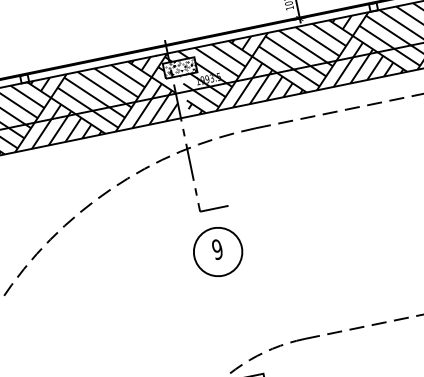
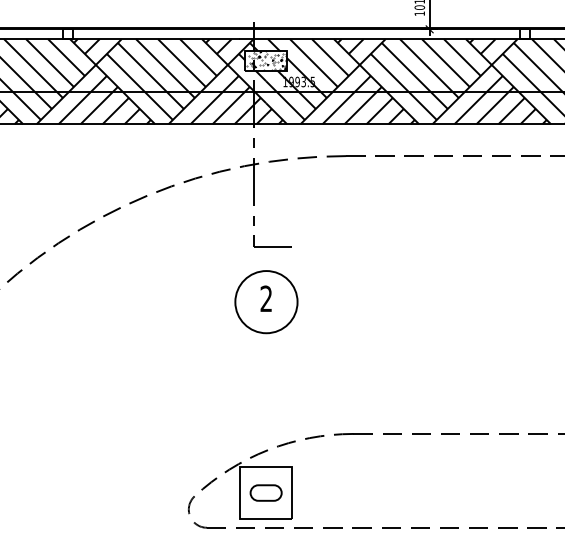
hatch: (181, 96) -> (260, 97), added
text: (217, 249) -> (266, 298), 9 -> 2

